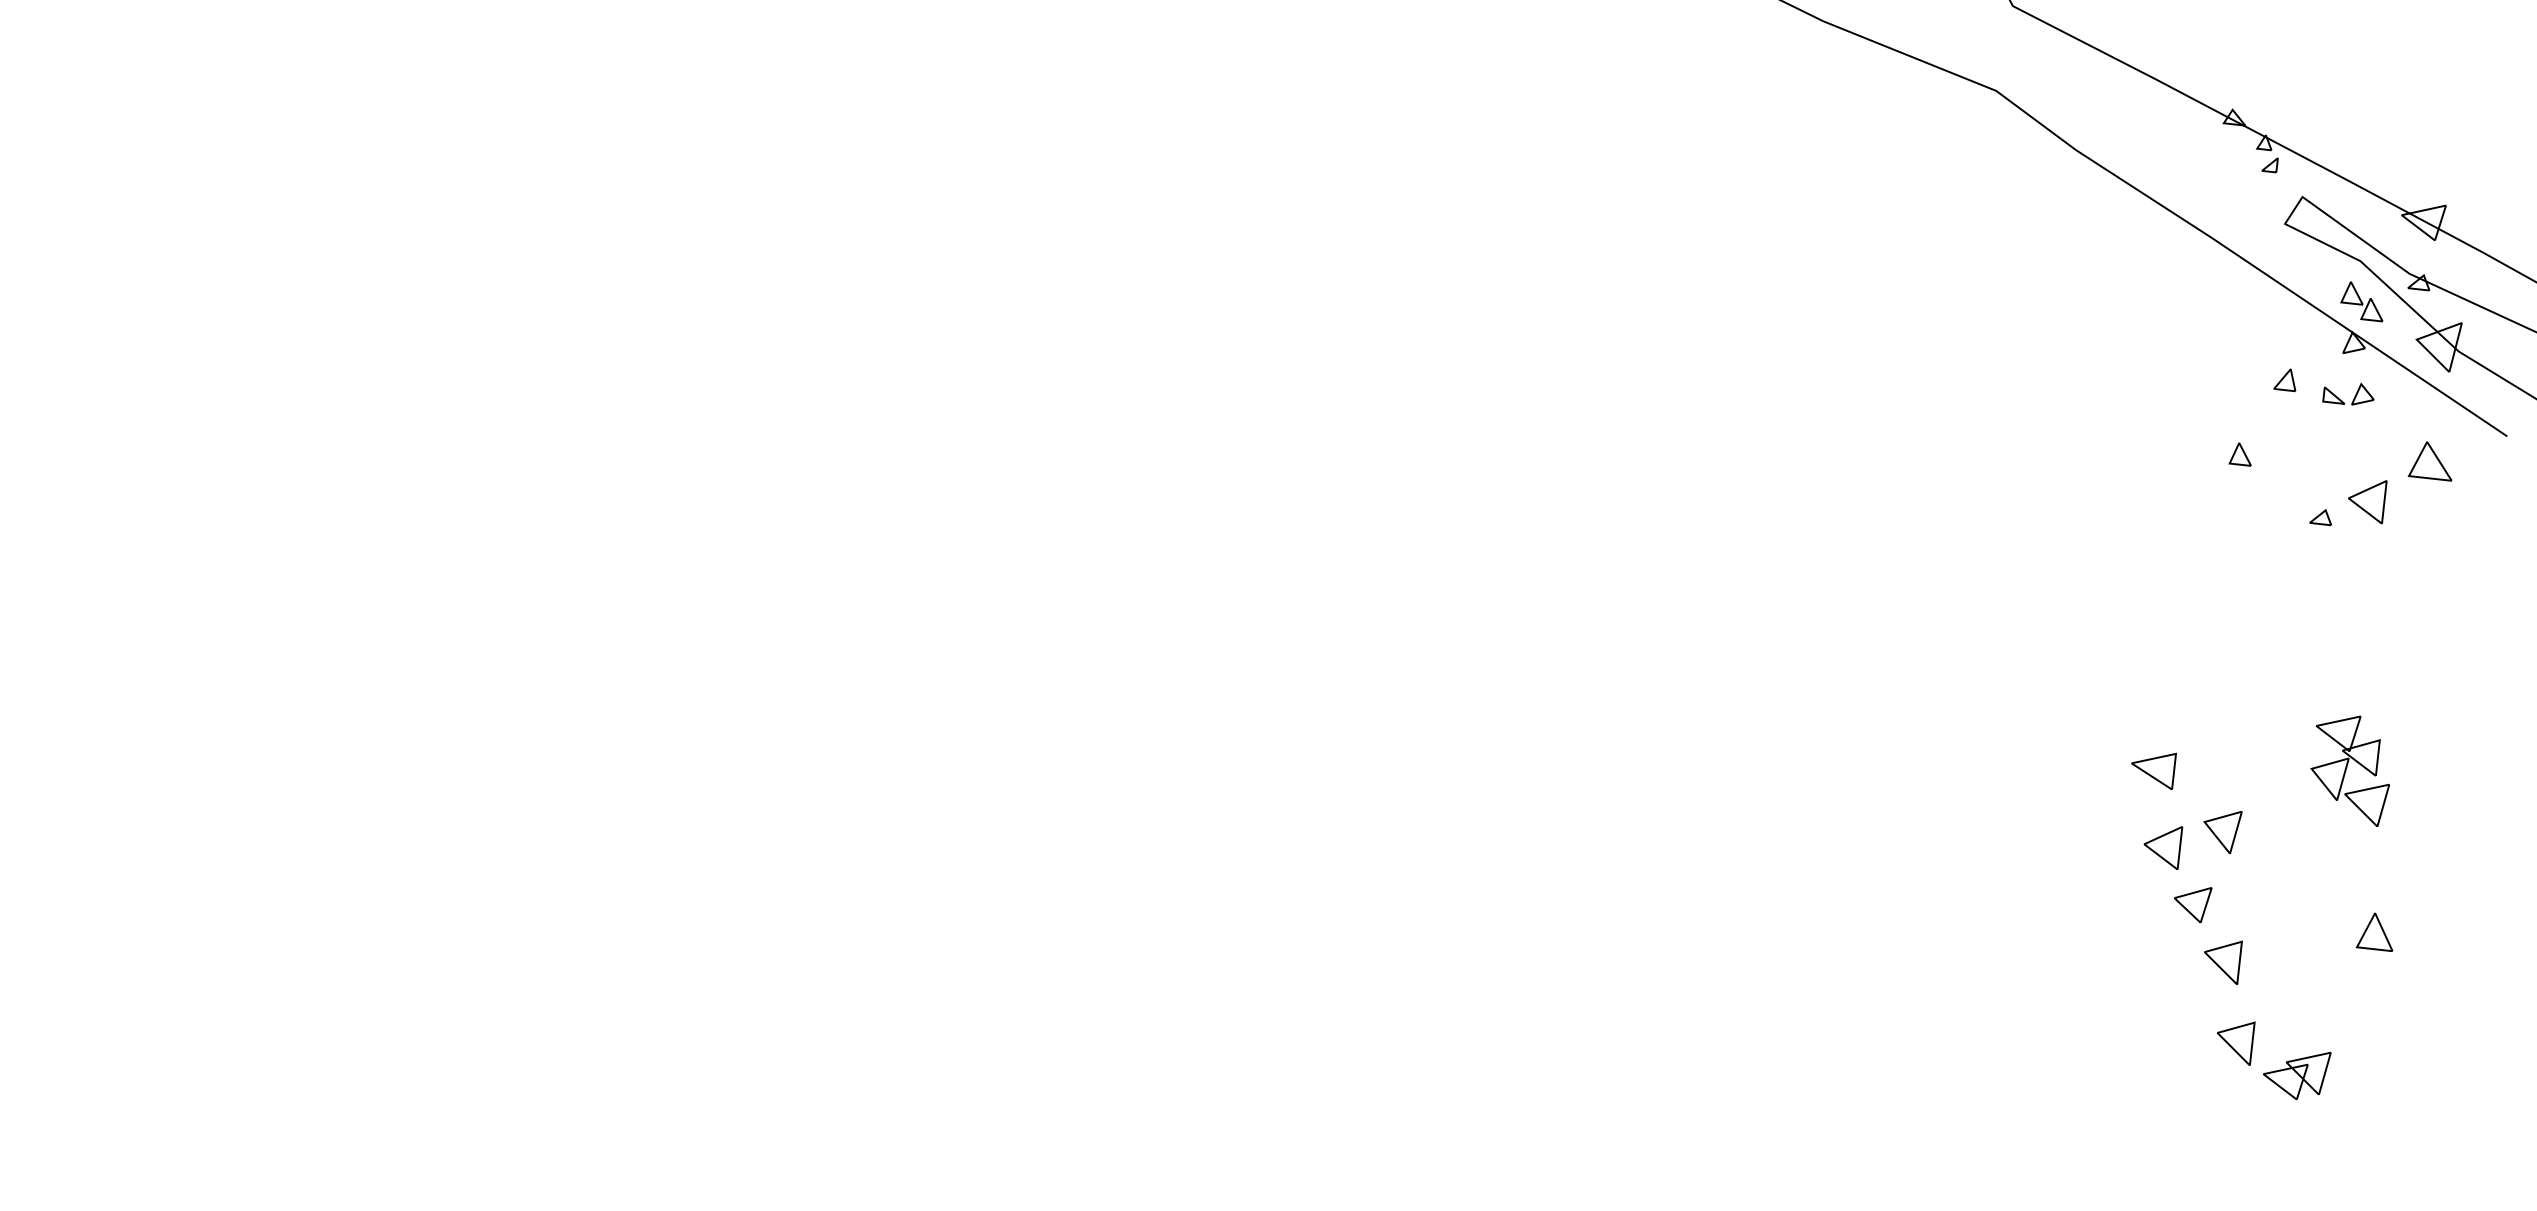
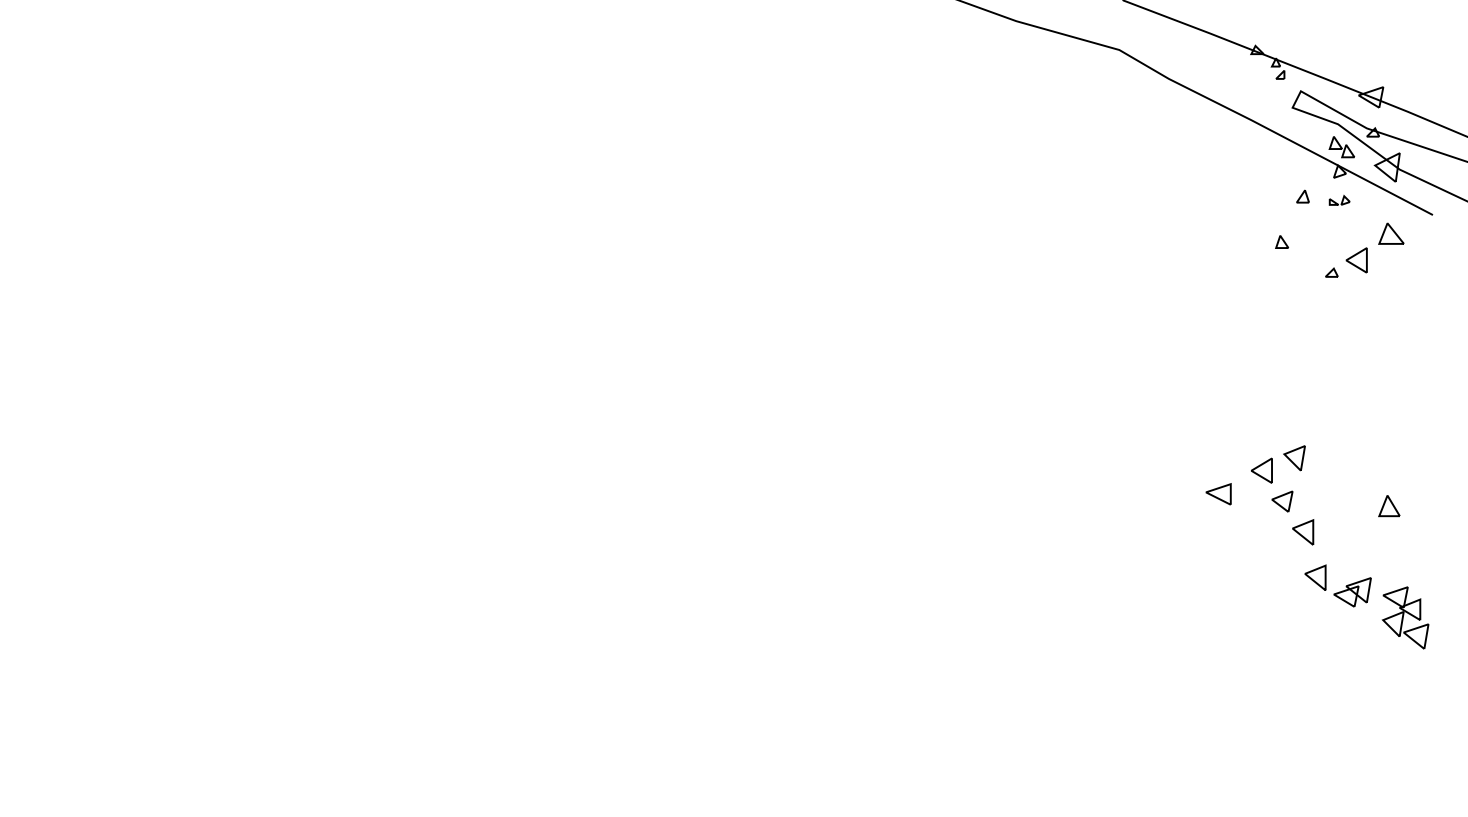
part: (2348, 393) -> (1339, 200), size x0.7
part: (2350, 768) -> (1405, 617), moved
part: (2152, 769) -> (1218, 494), moved

